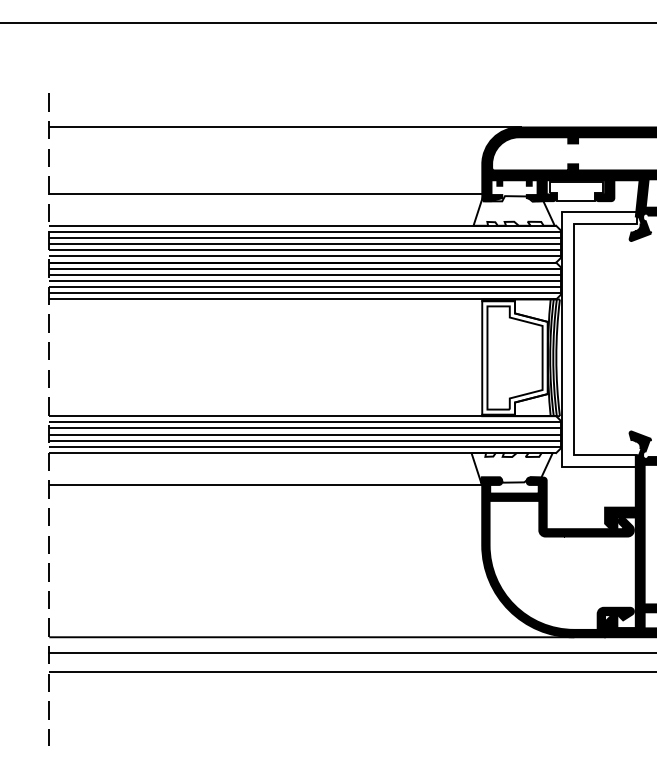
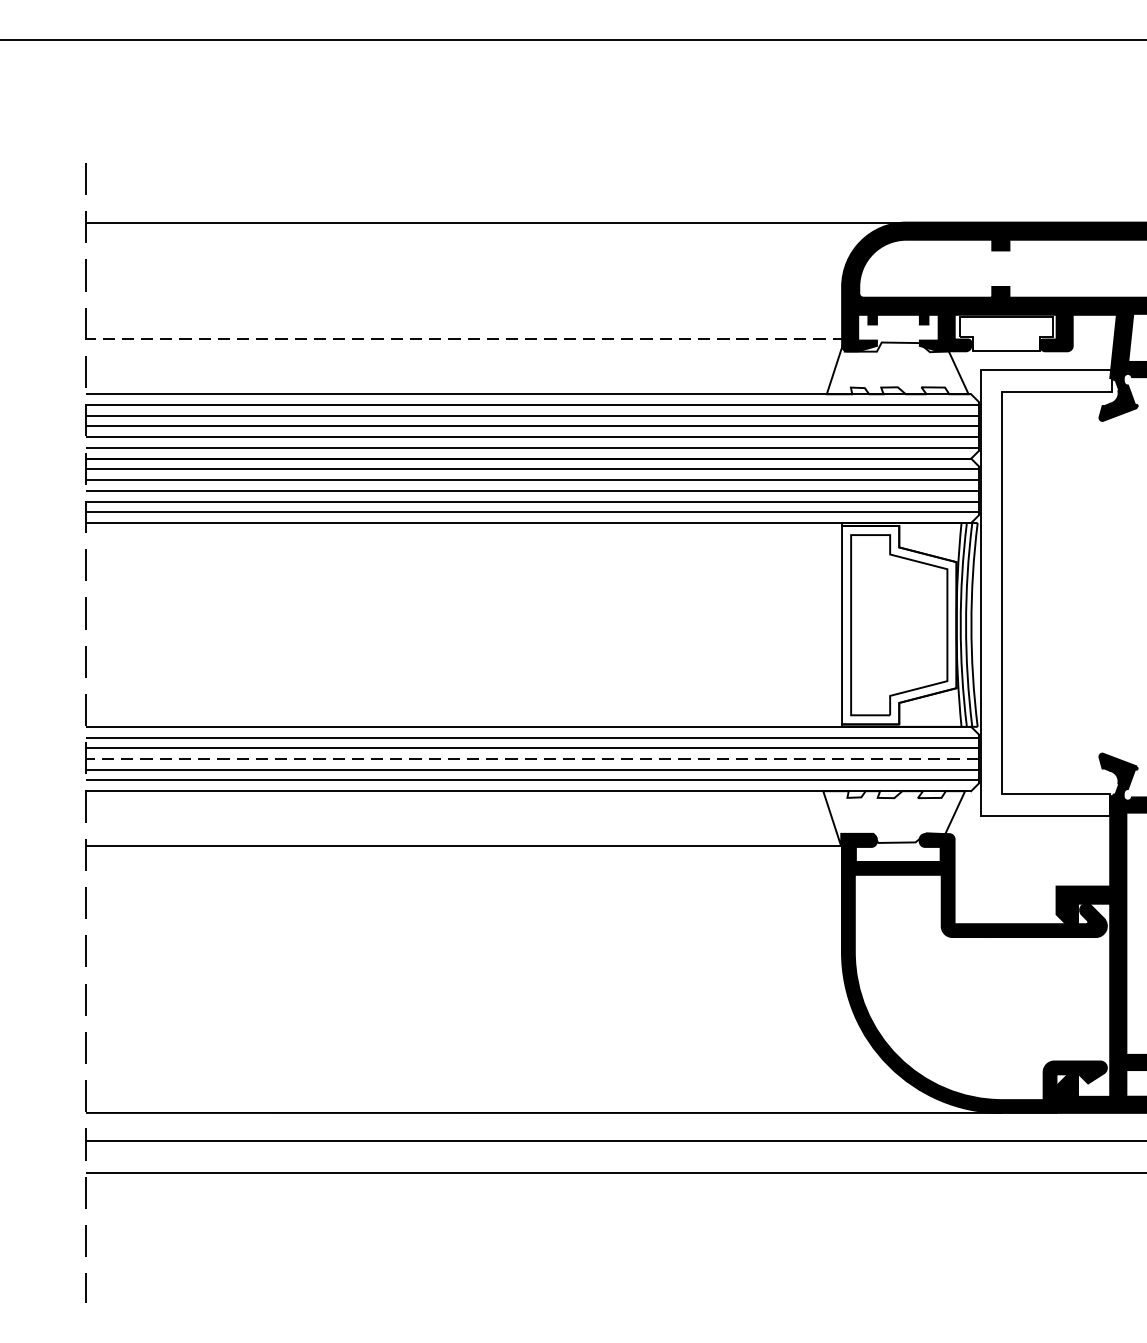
line: (266, 194) -> (465, 339), solid -> dashed
line: (304, 434) -> (531, 758), solid -> dashed

